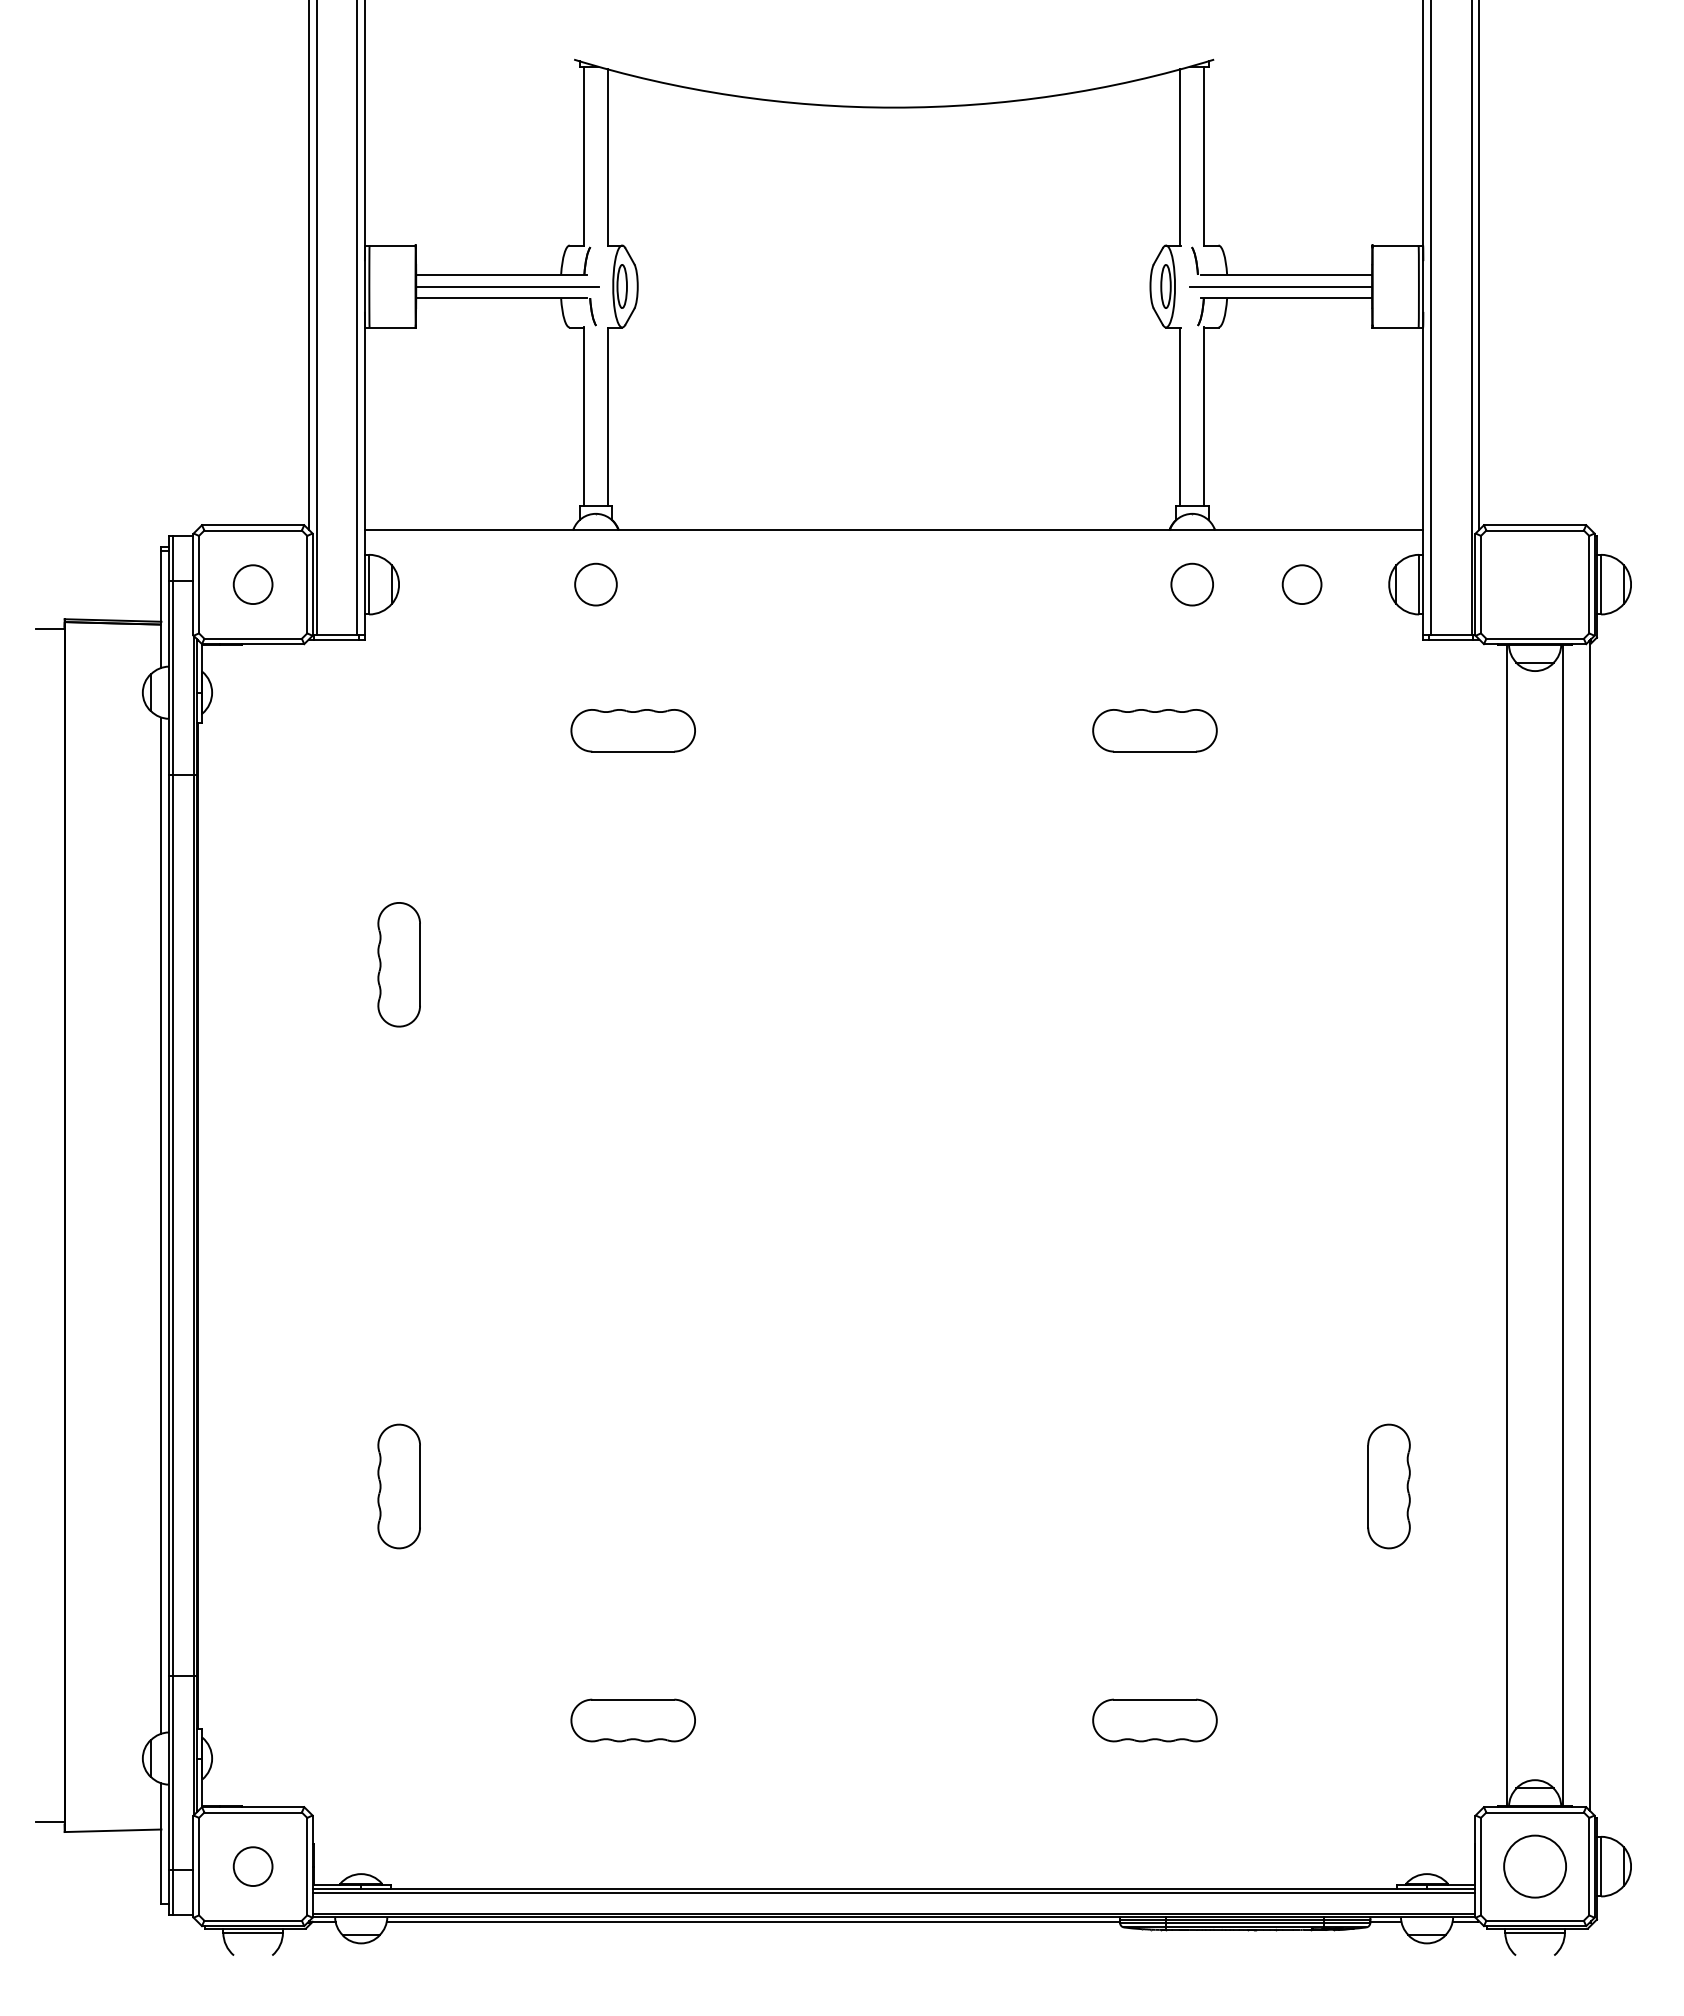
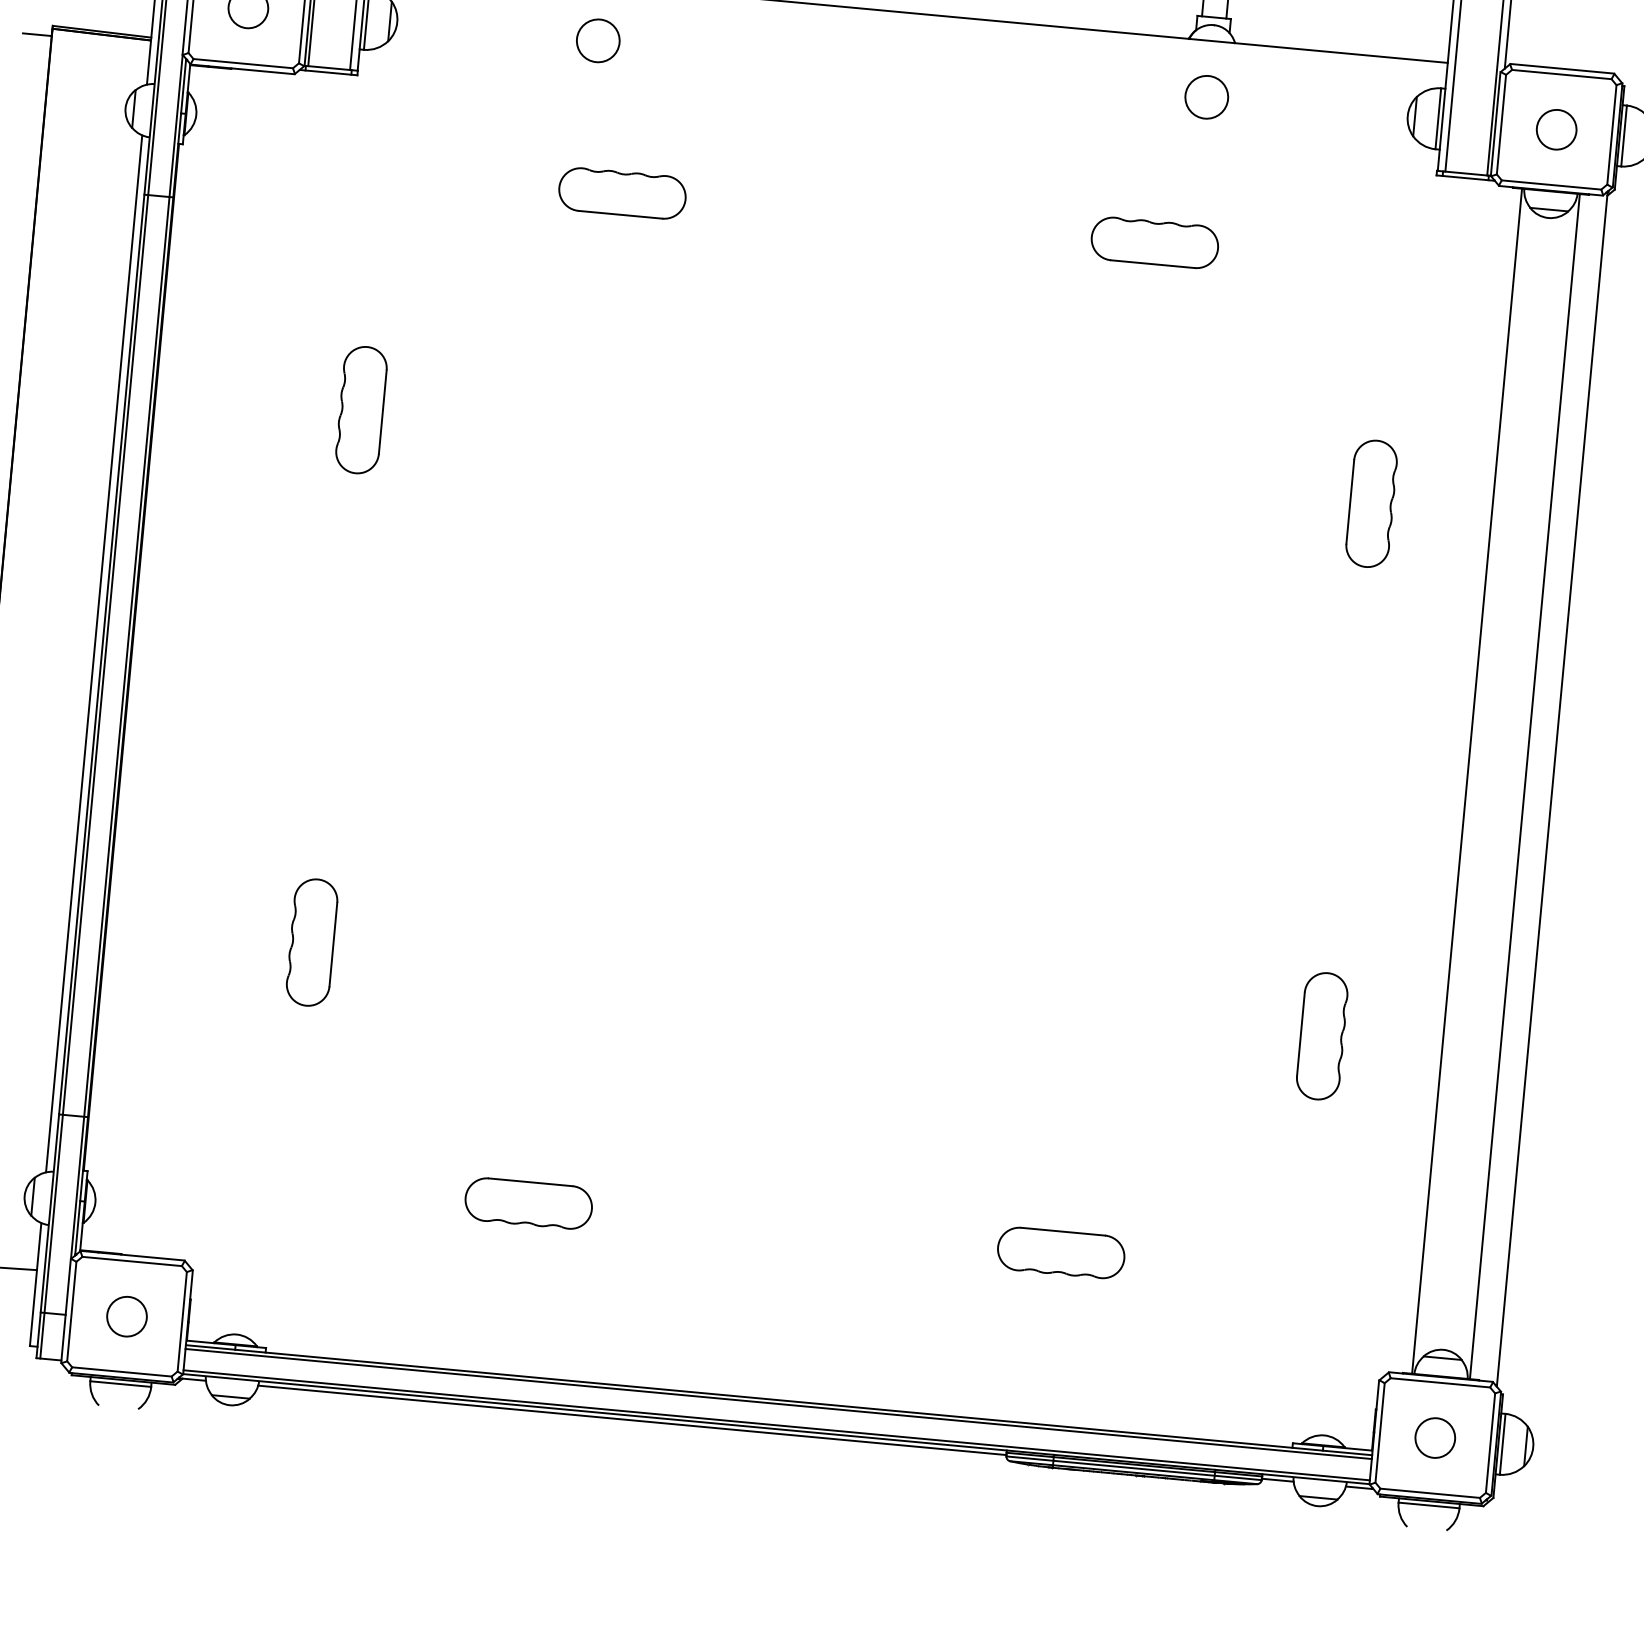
circle: (1301, 584) -> (1556, 129), moved
part: (1388, 964) -> (1371, 503), added
circle: (1534, 1866) -> (1434, 1437), size x0.62

